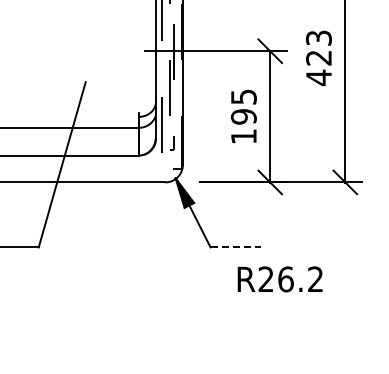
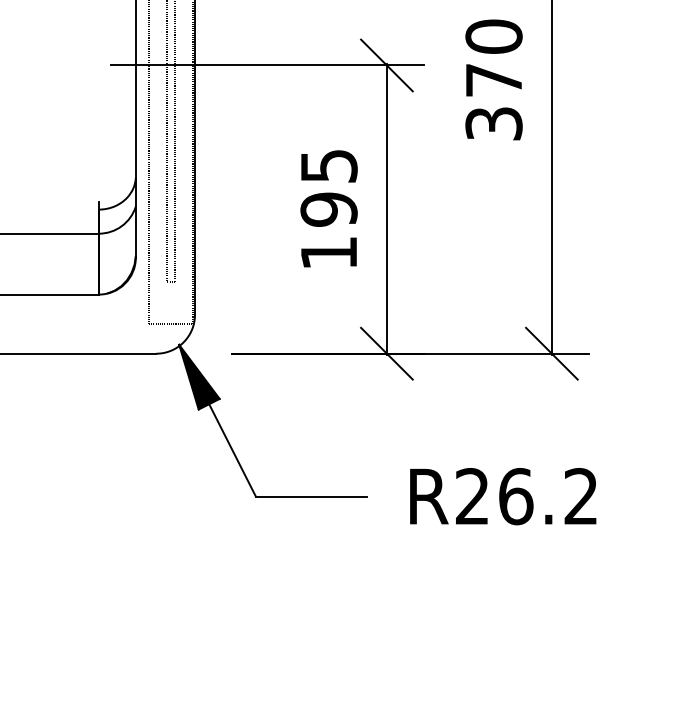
text: (318, 58) -> (492, 81), 423 -> 370
line: (236, 247) -> (312, 496), dashed -> solid
text: (279, 279) -> (501, 496), moved

